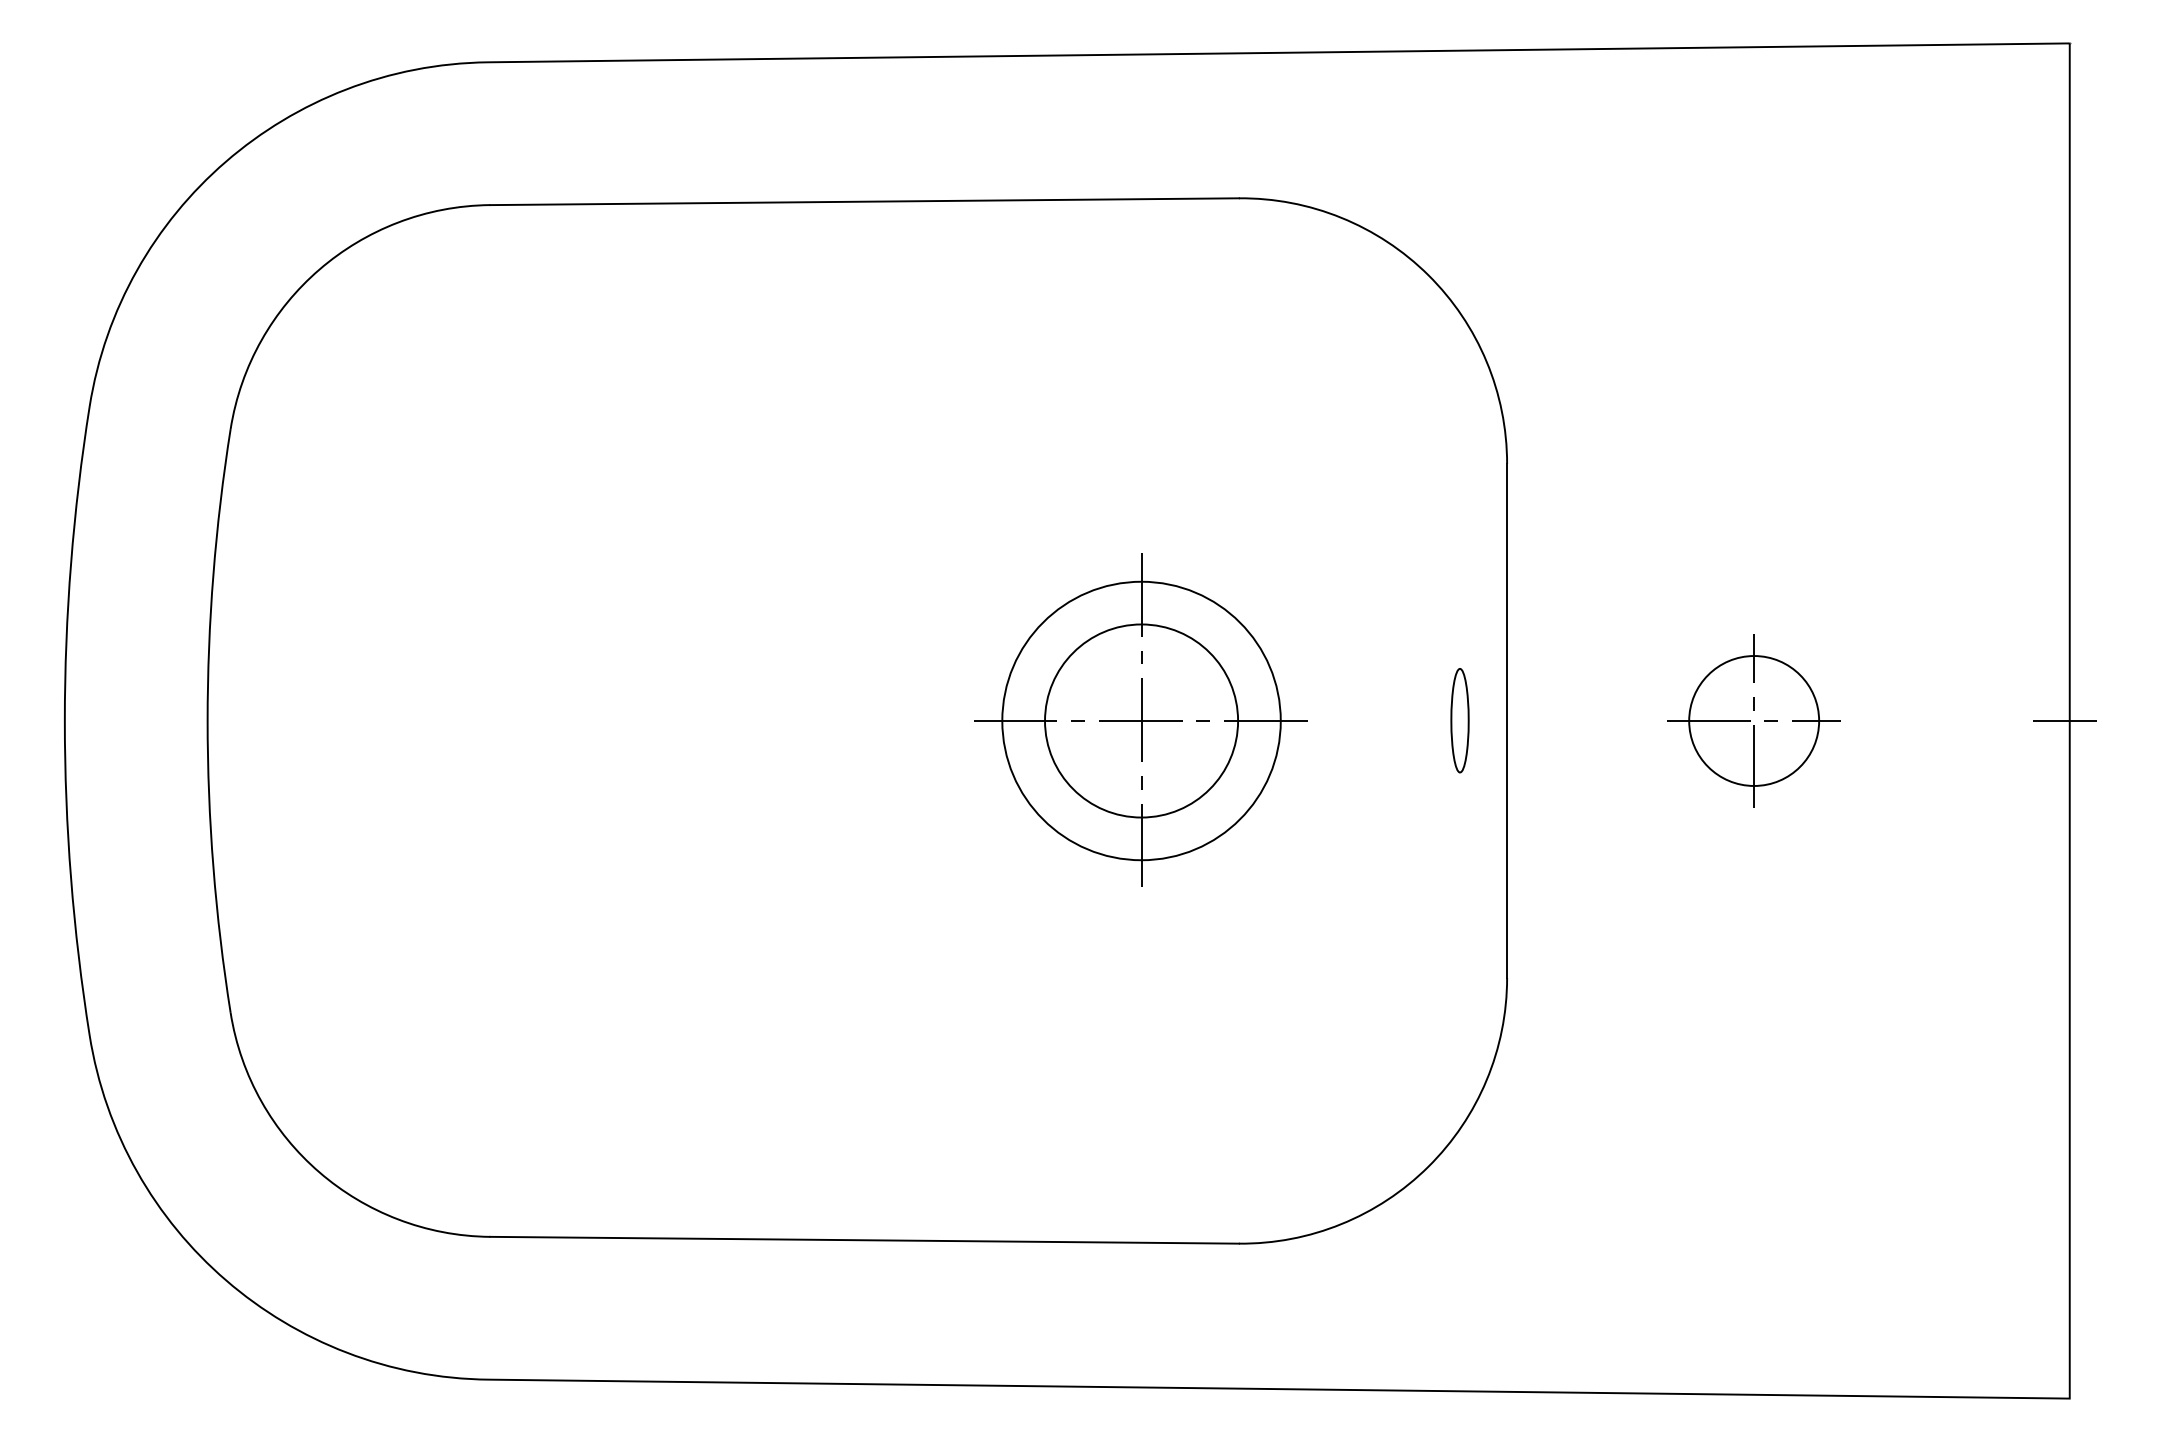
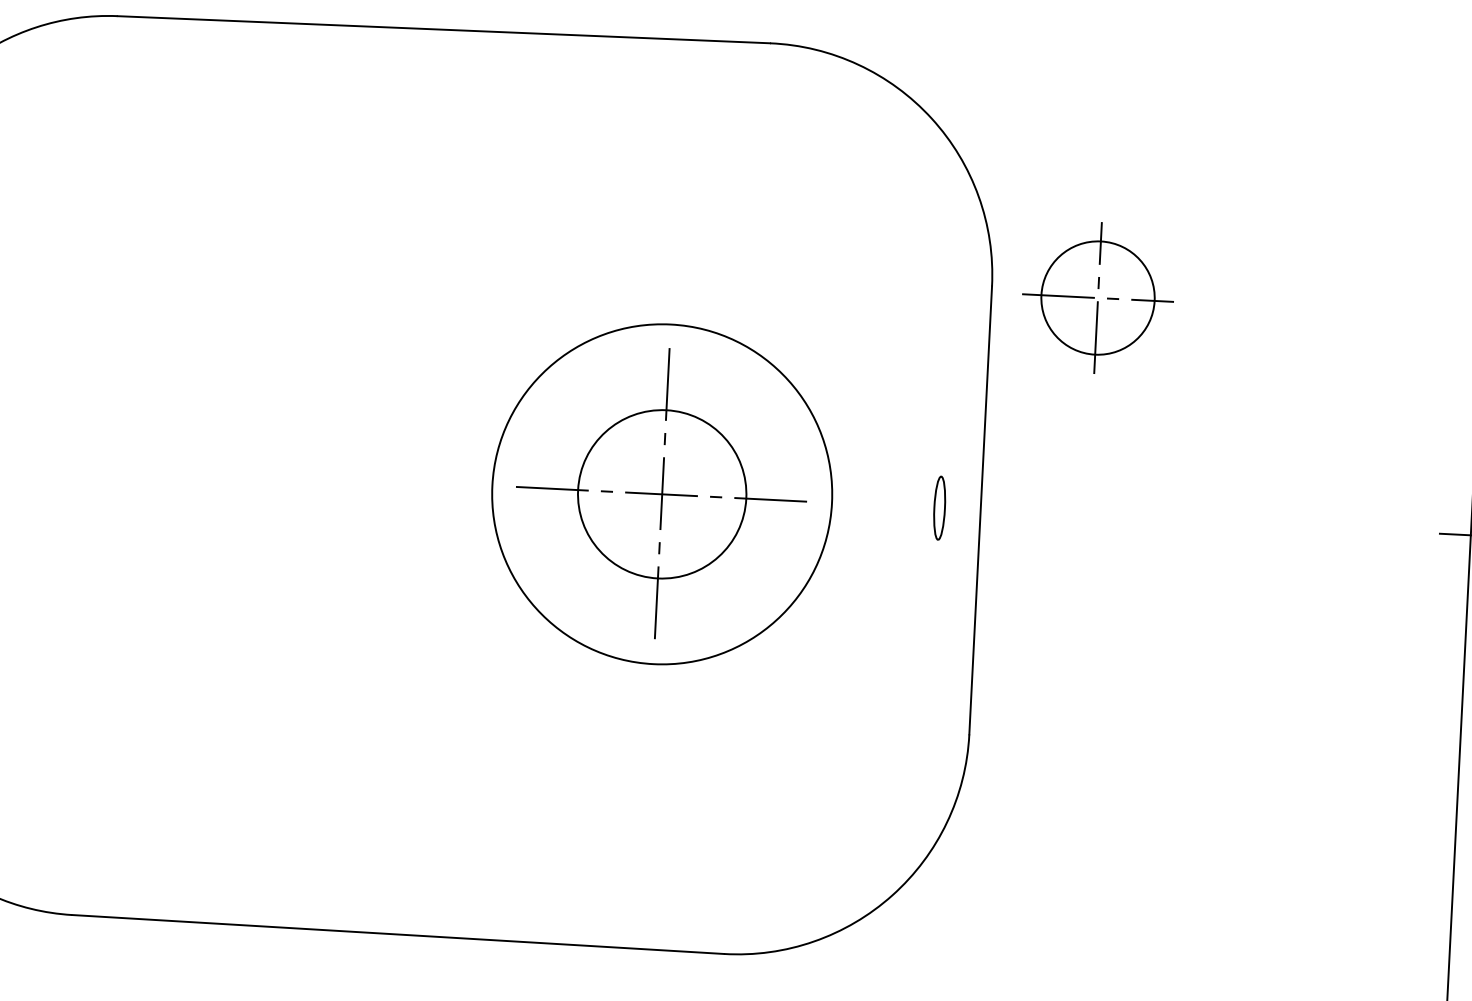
circle: (1141, 720) -> (662, 493), size x1.4
part: (1459, 720) -> (939, 507), size x0.7
part: (1753, 720) -> (1097, 297), moved

